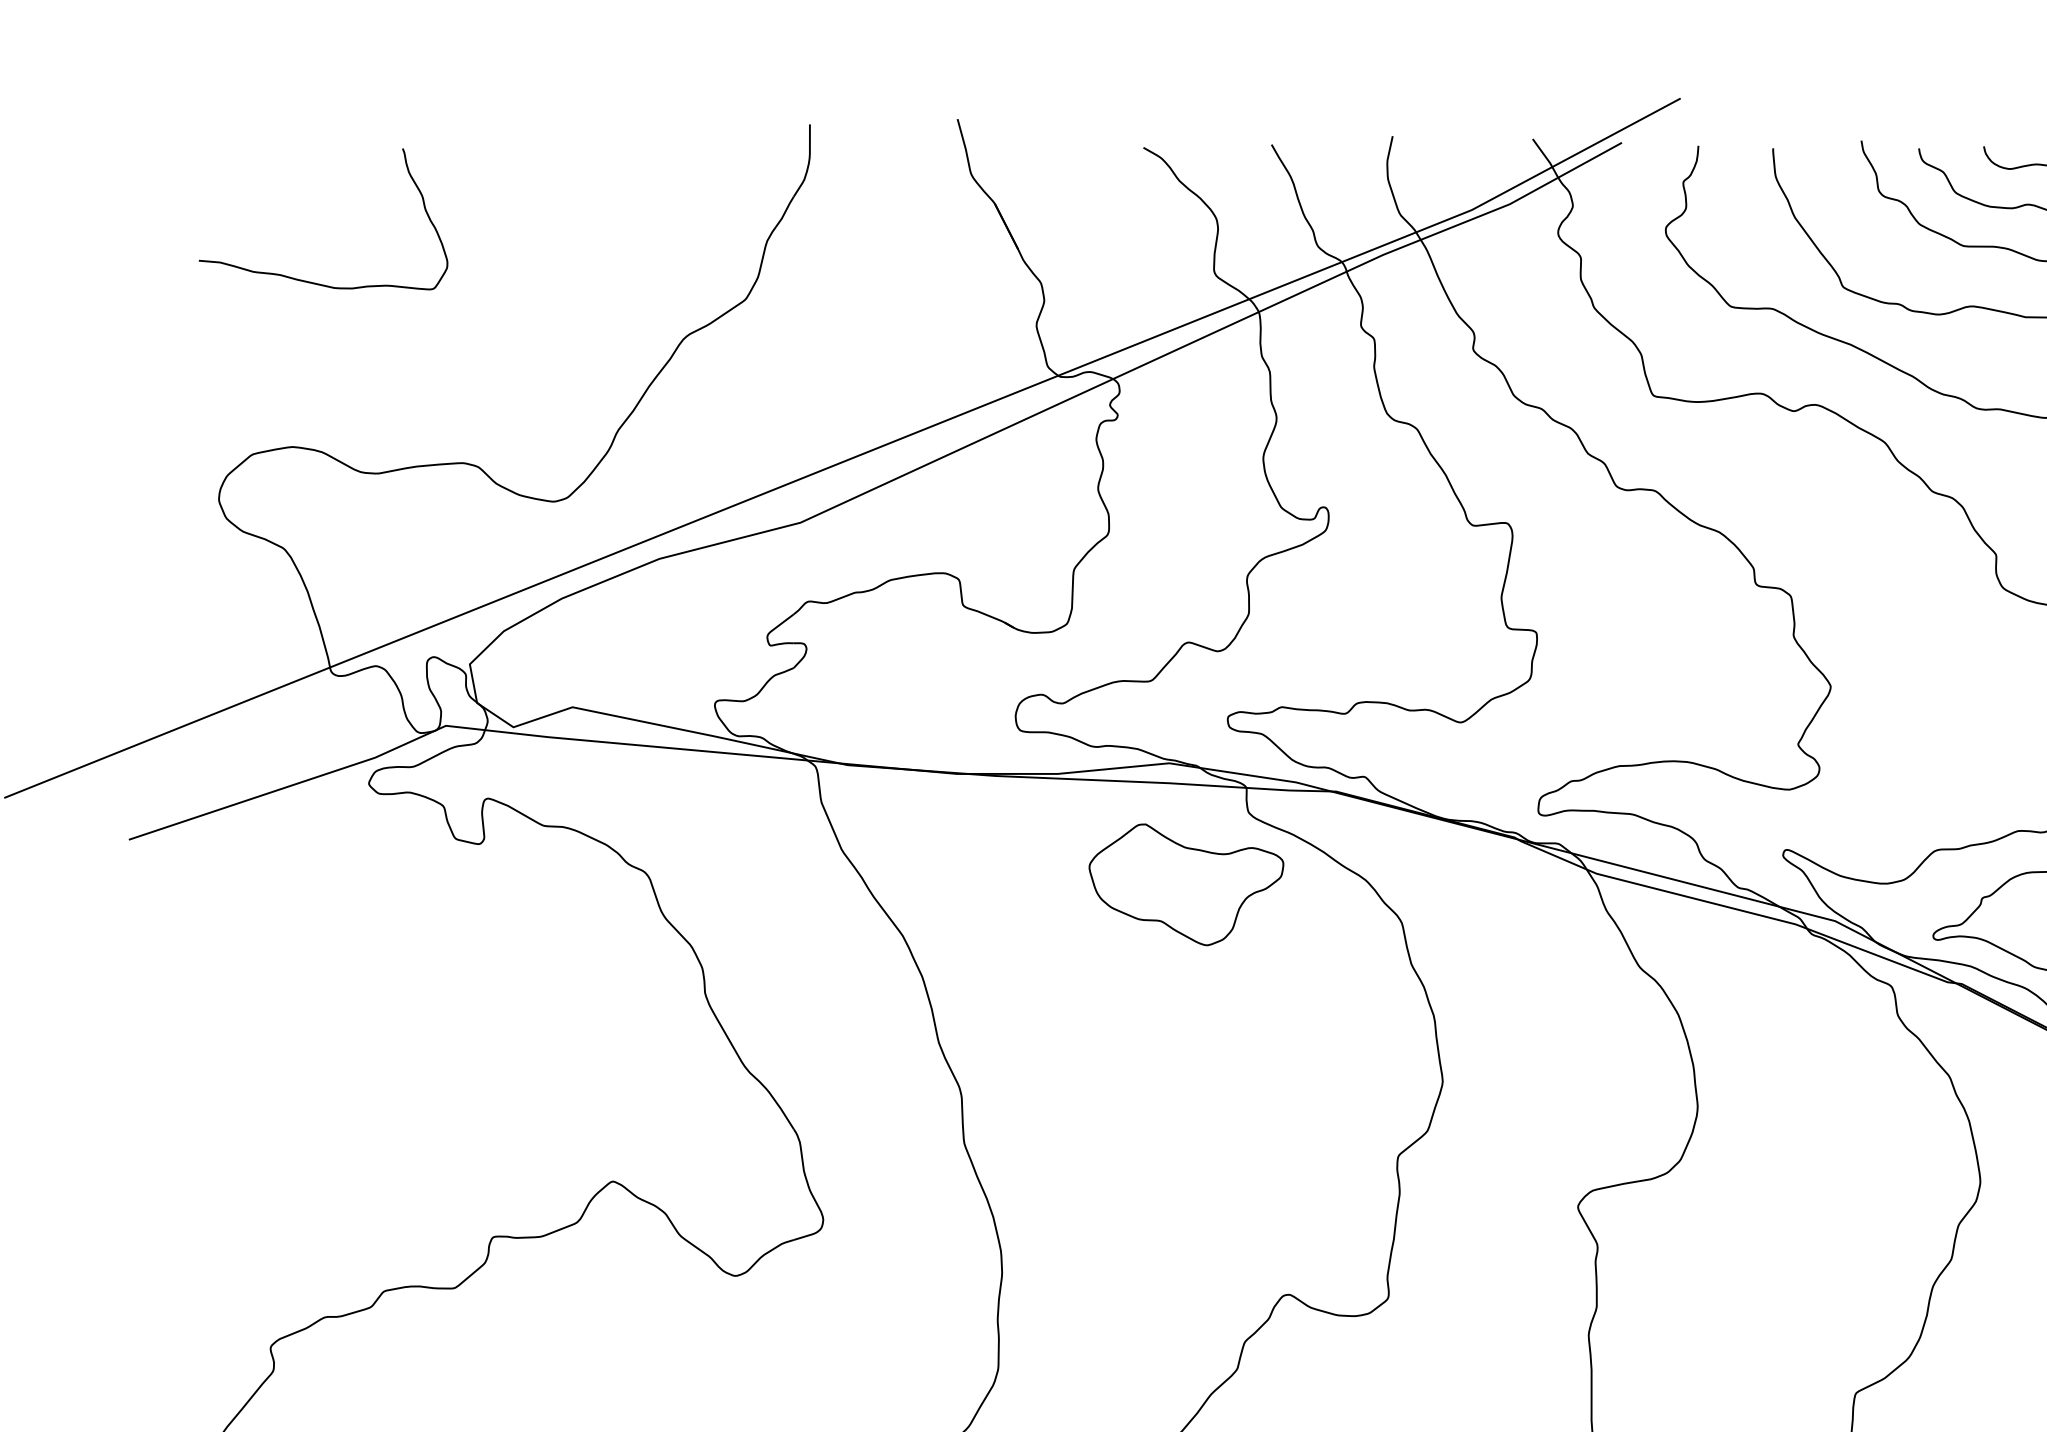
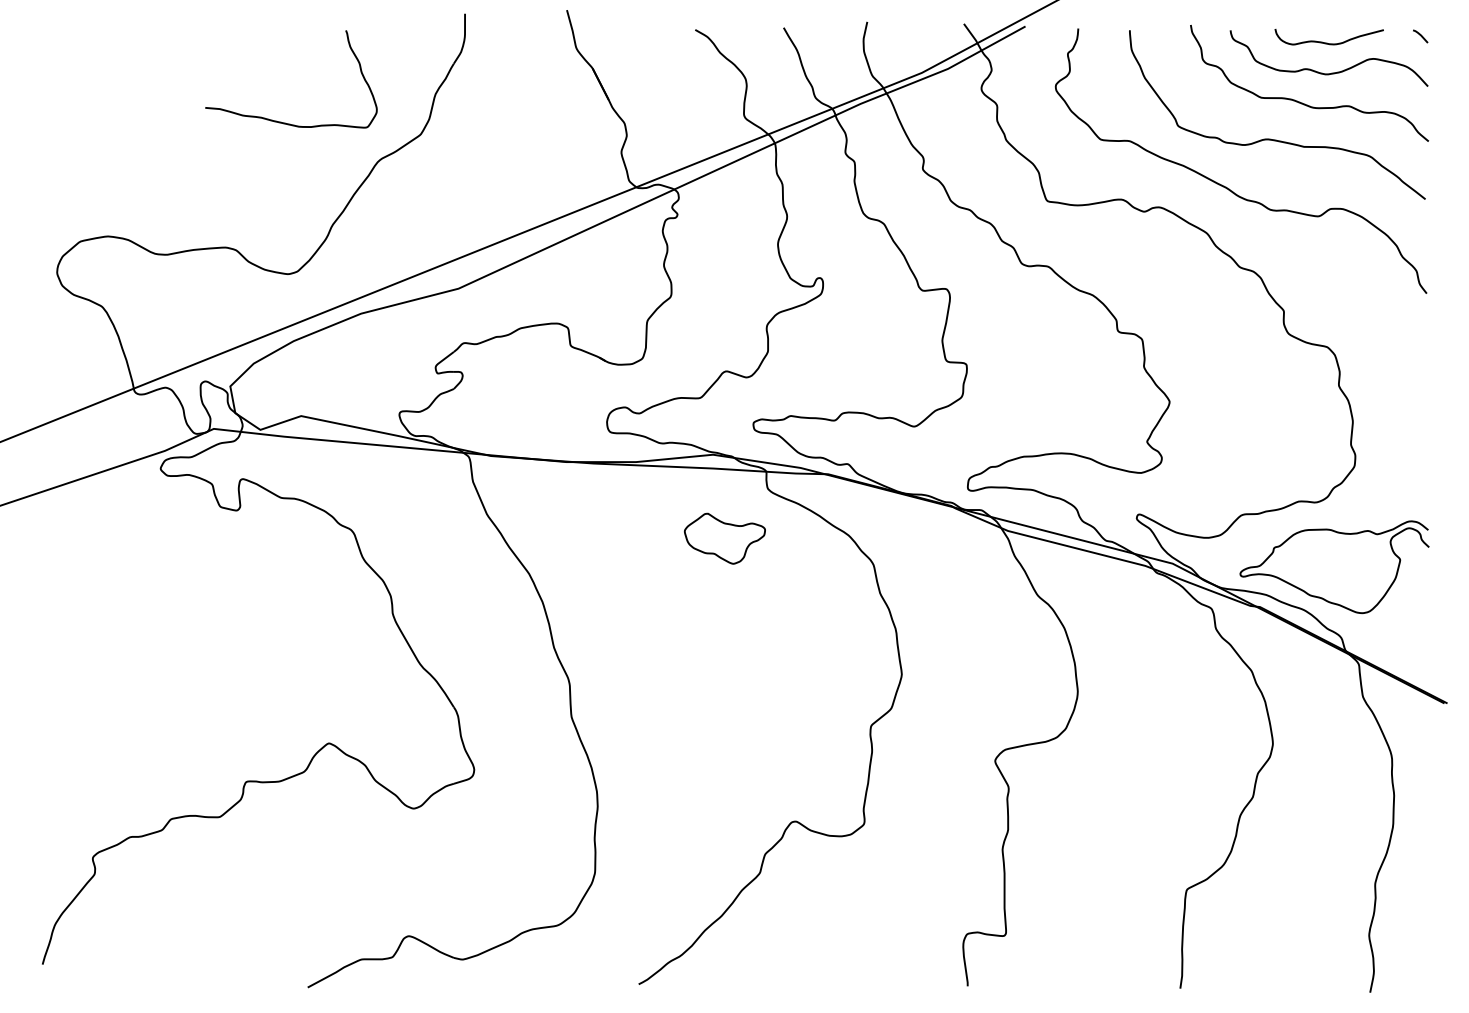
curve: (309, 280) -> (281, 121), moved
part: (1185, 884) -> (724, 538), size x0.6

